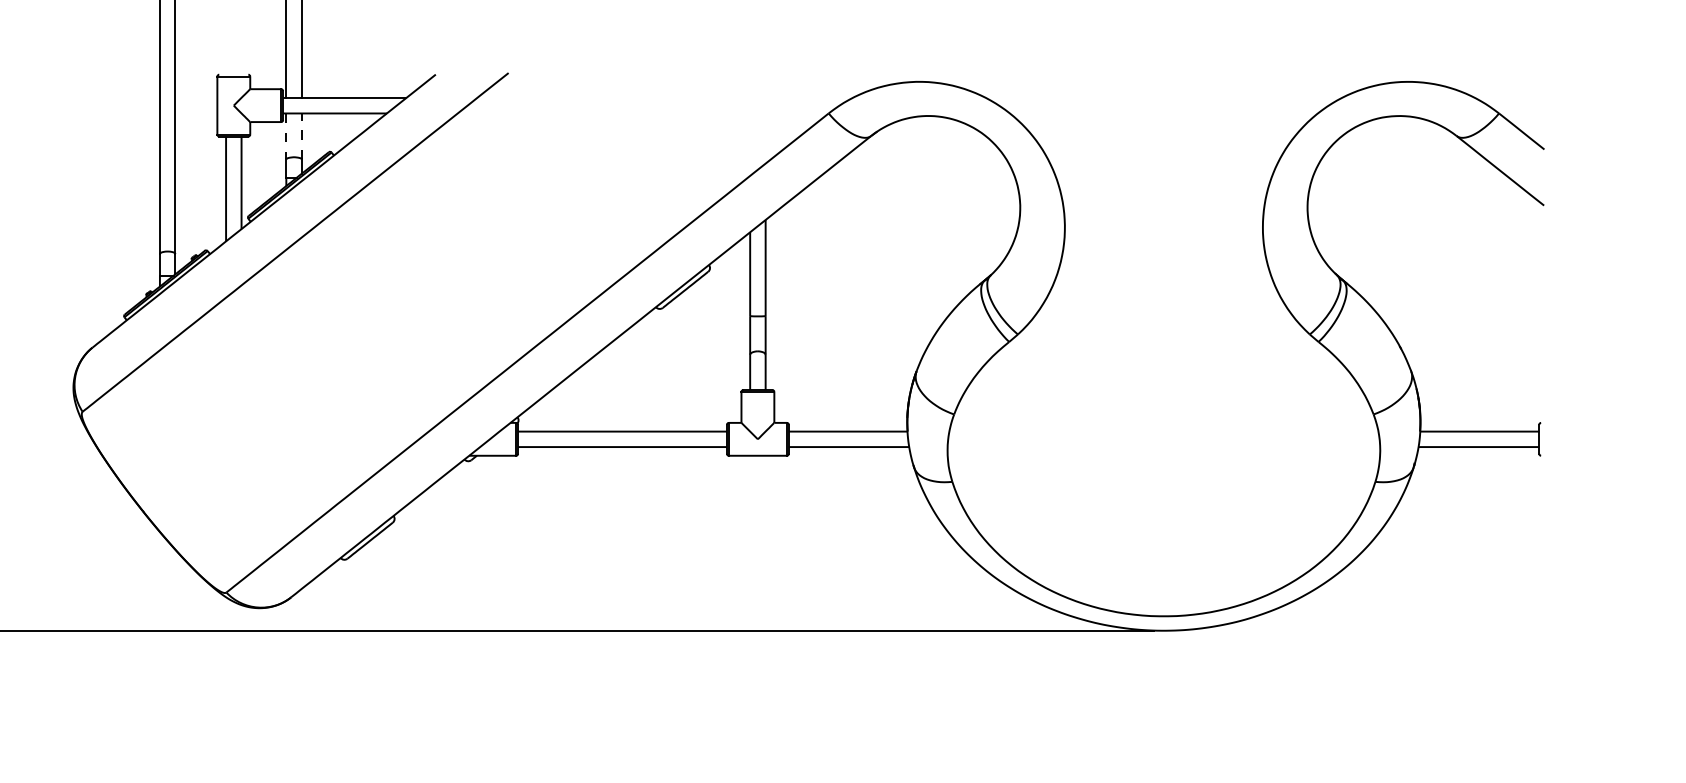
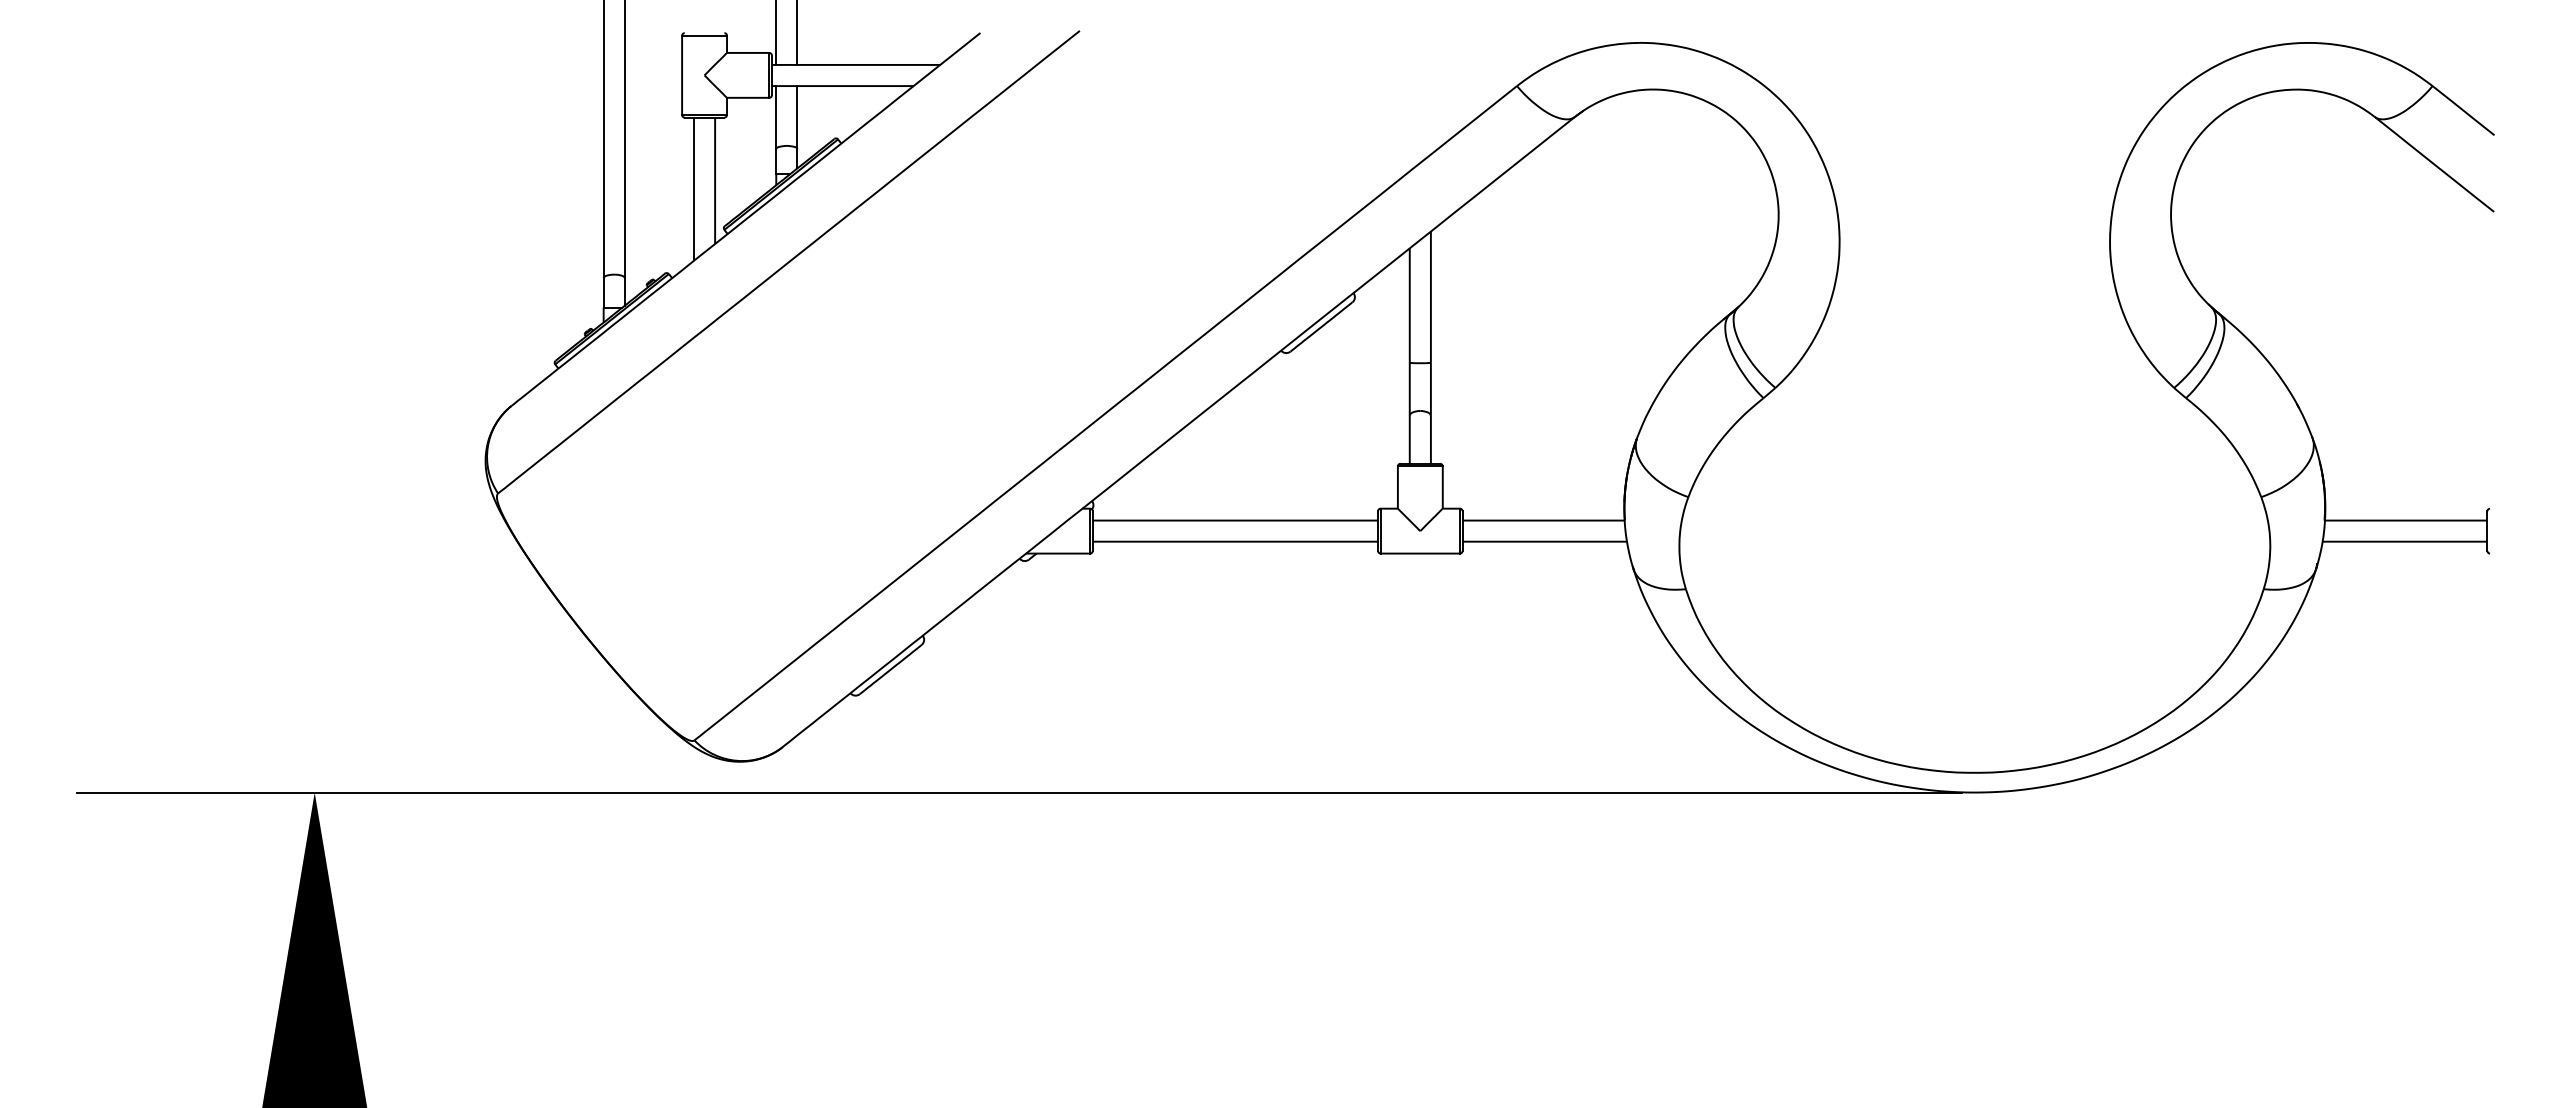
line: (301, 136) -> (797, 117), dashed -> solid
line: (286, 137) -> (776, 118), dashed -> solid

